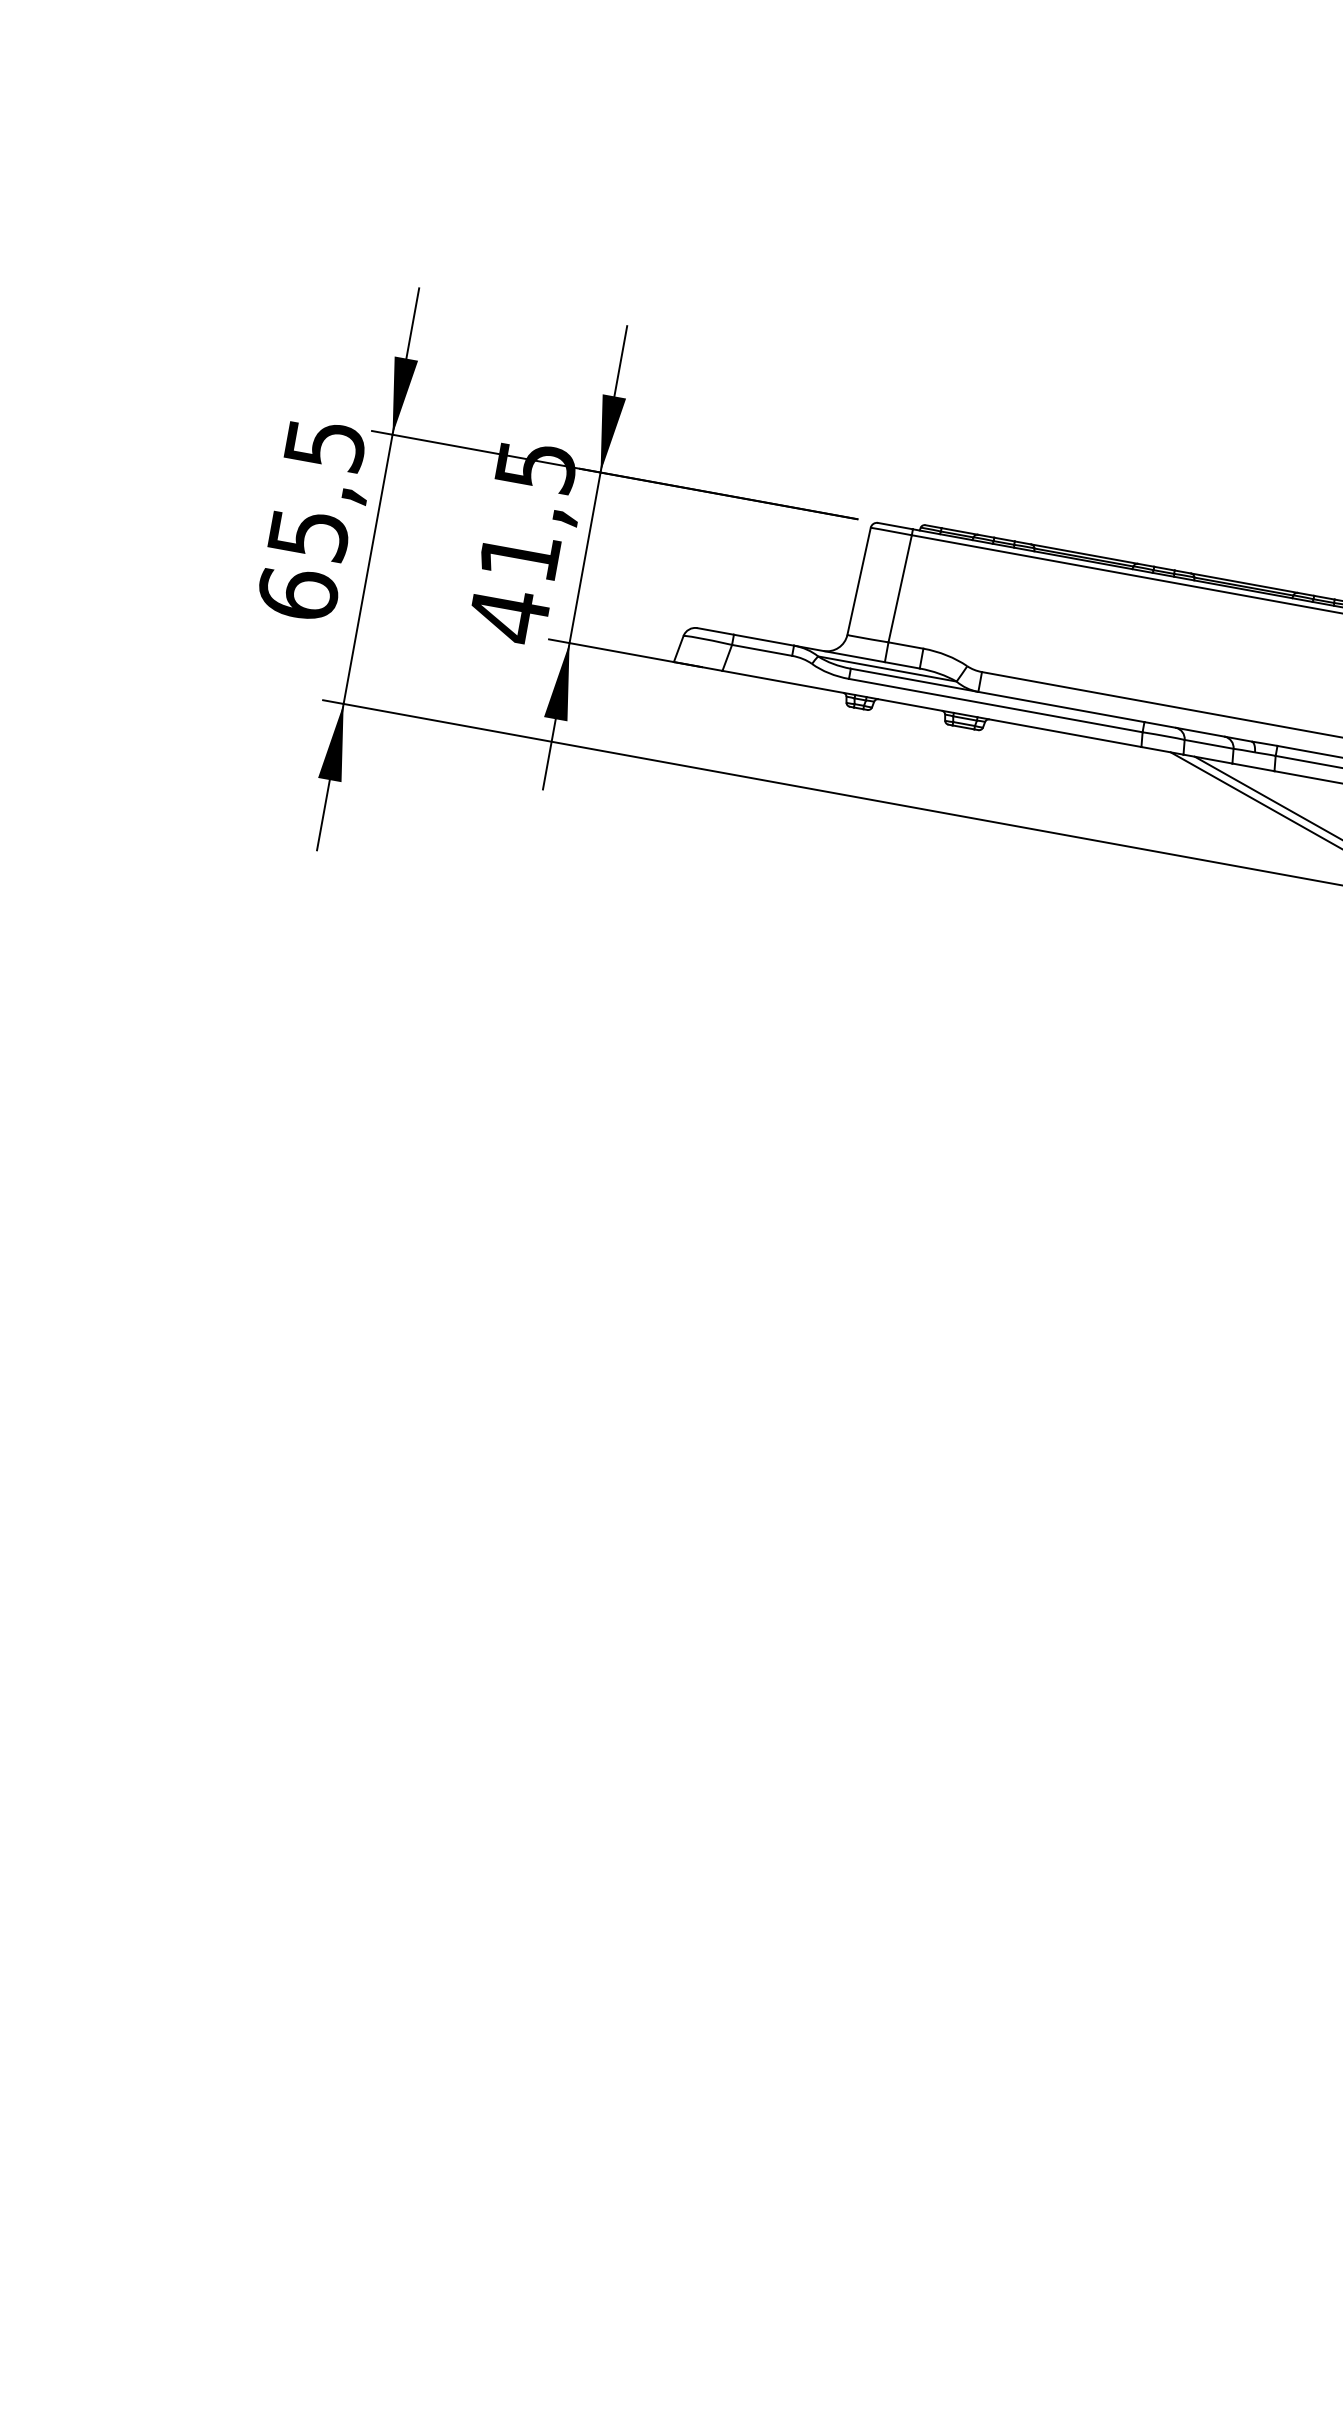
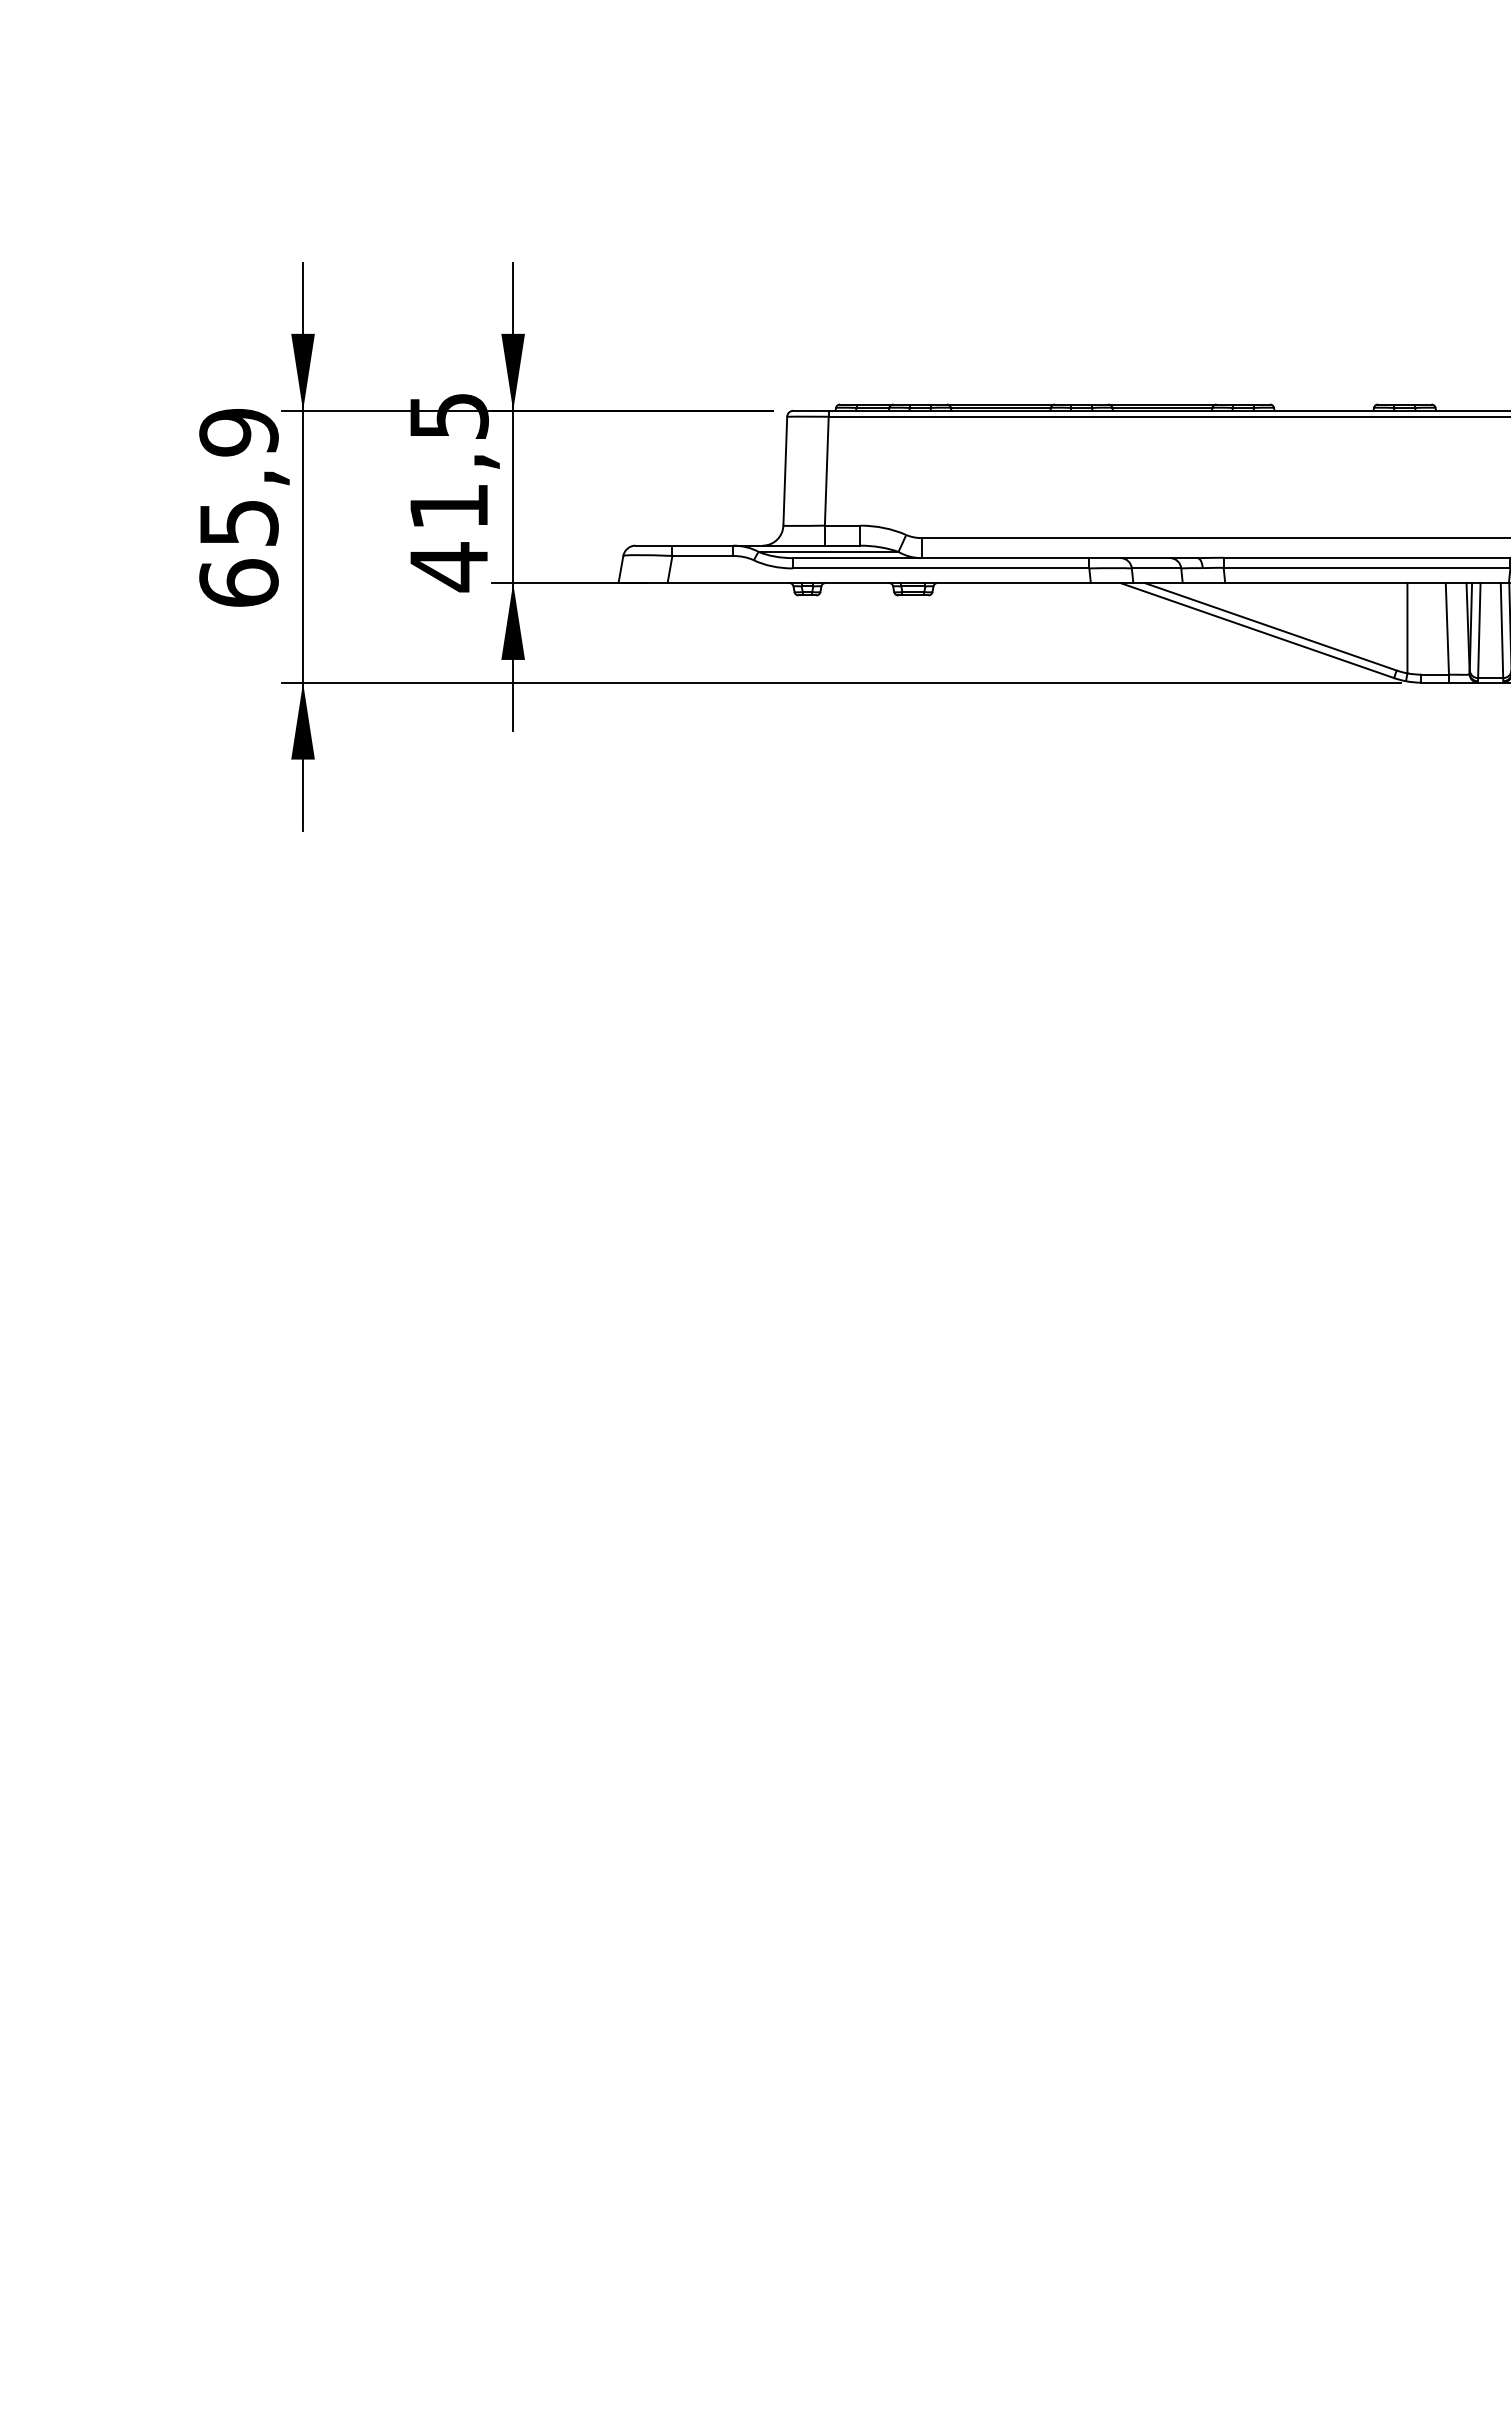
text: (324, 444) -> (238, 432), 65,5 -> 65,9

